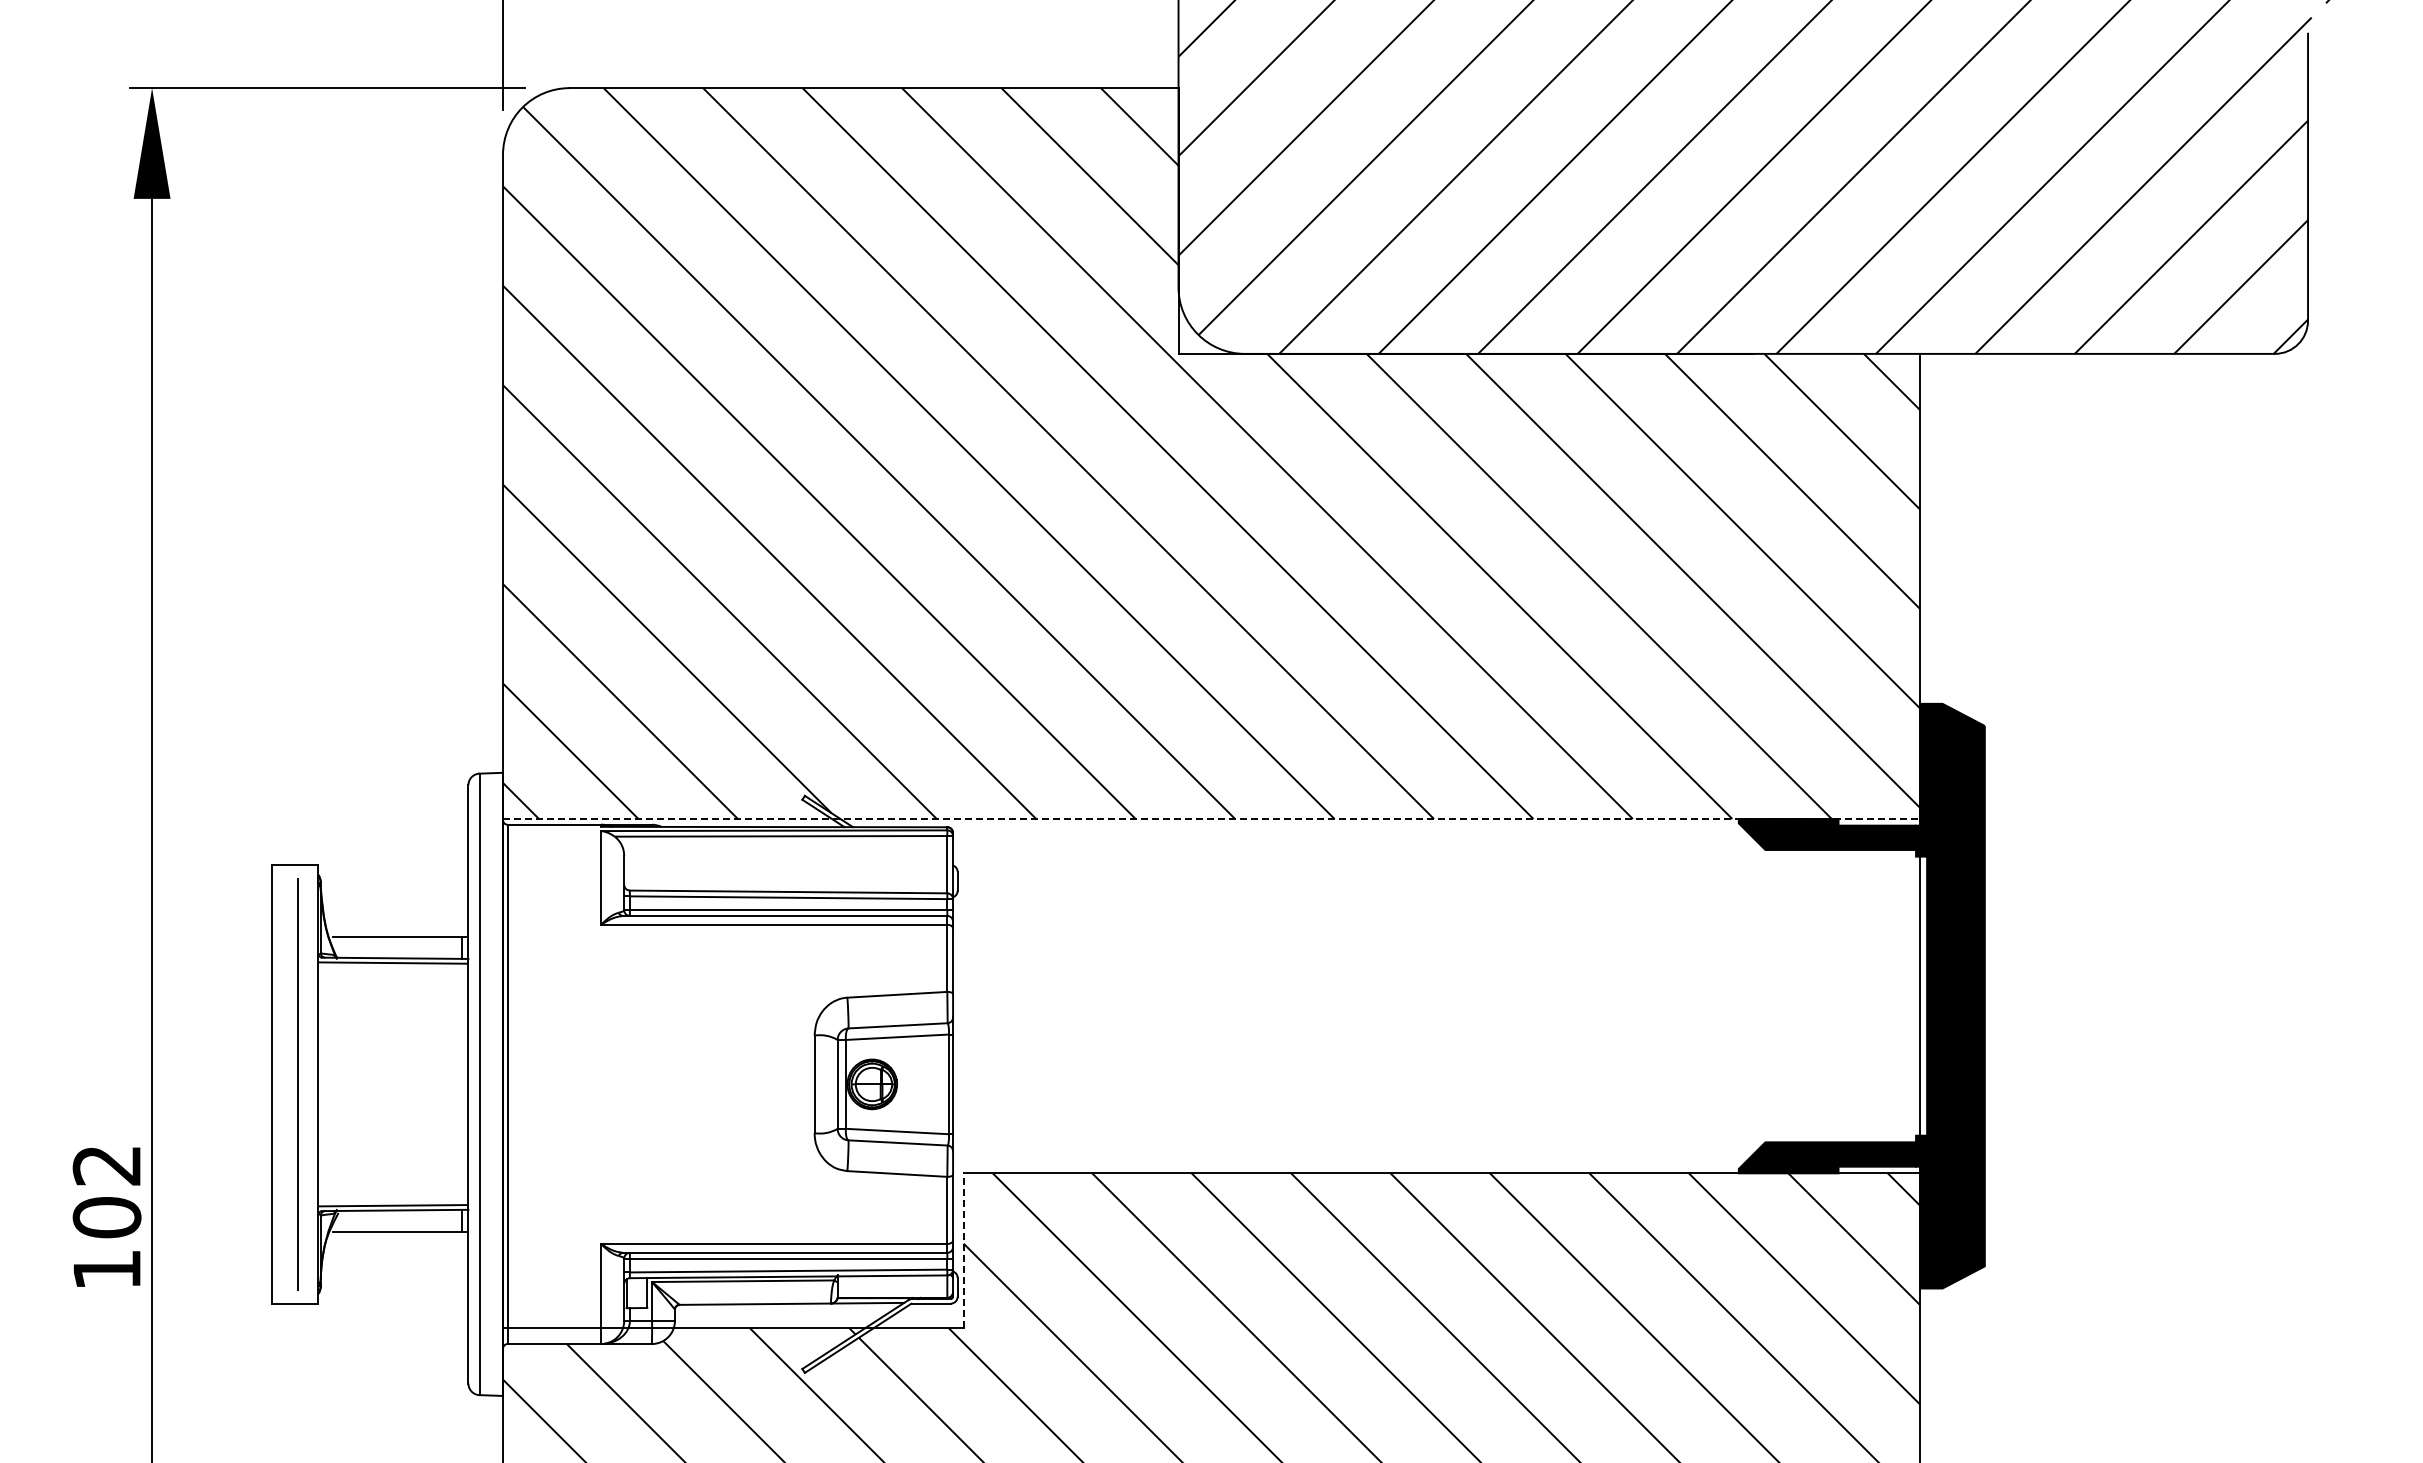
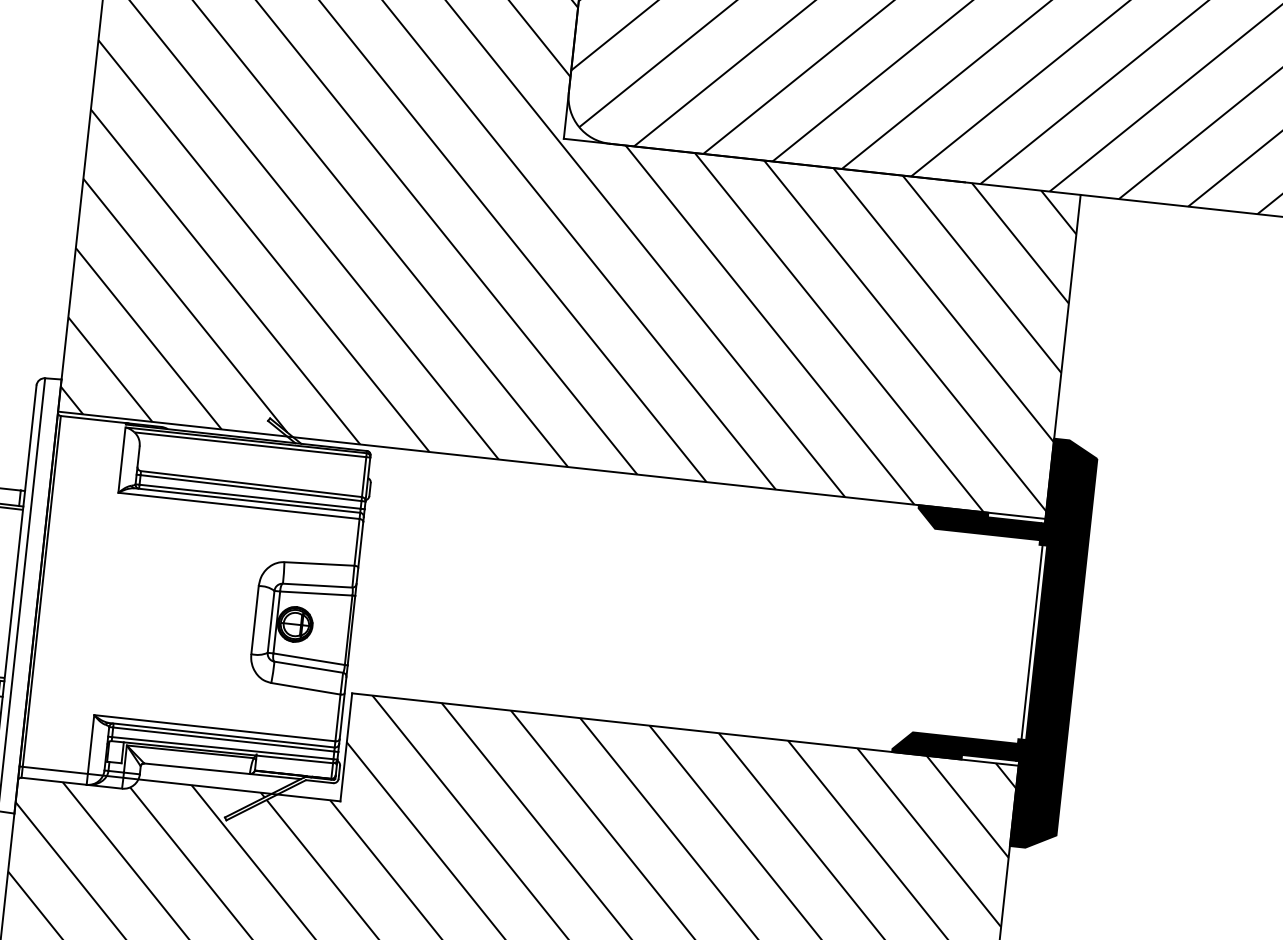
line: (1211, 818) -> (551, 464), dashed -> solid
line: (963, 1250) -> (346, 747), dashed -> solid

